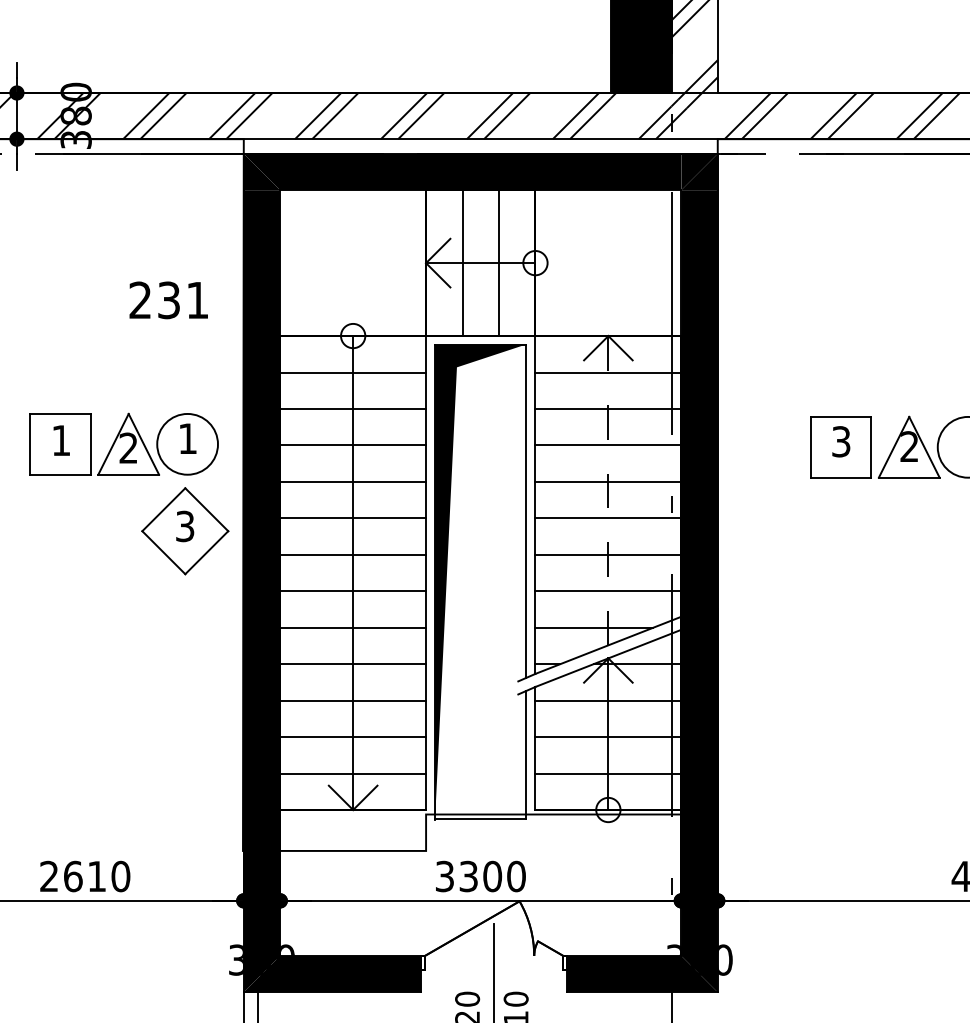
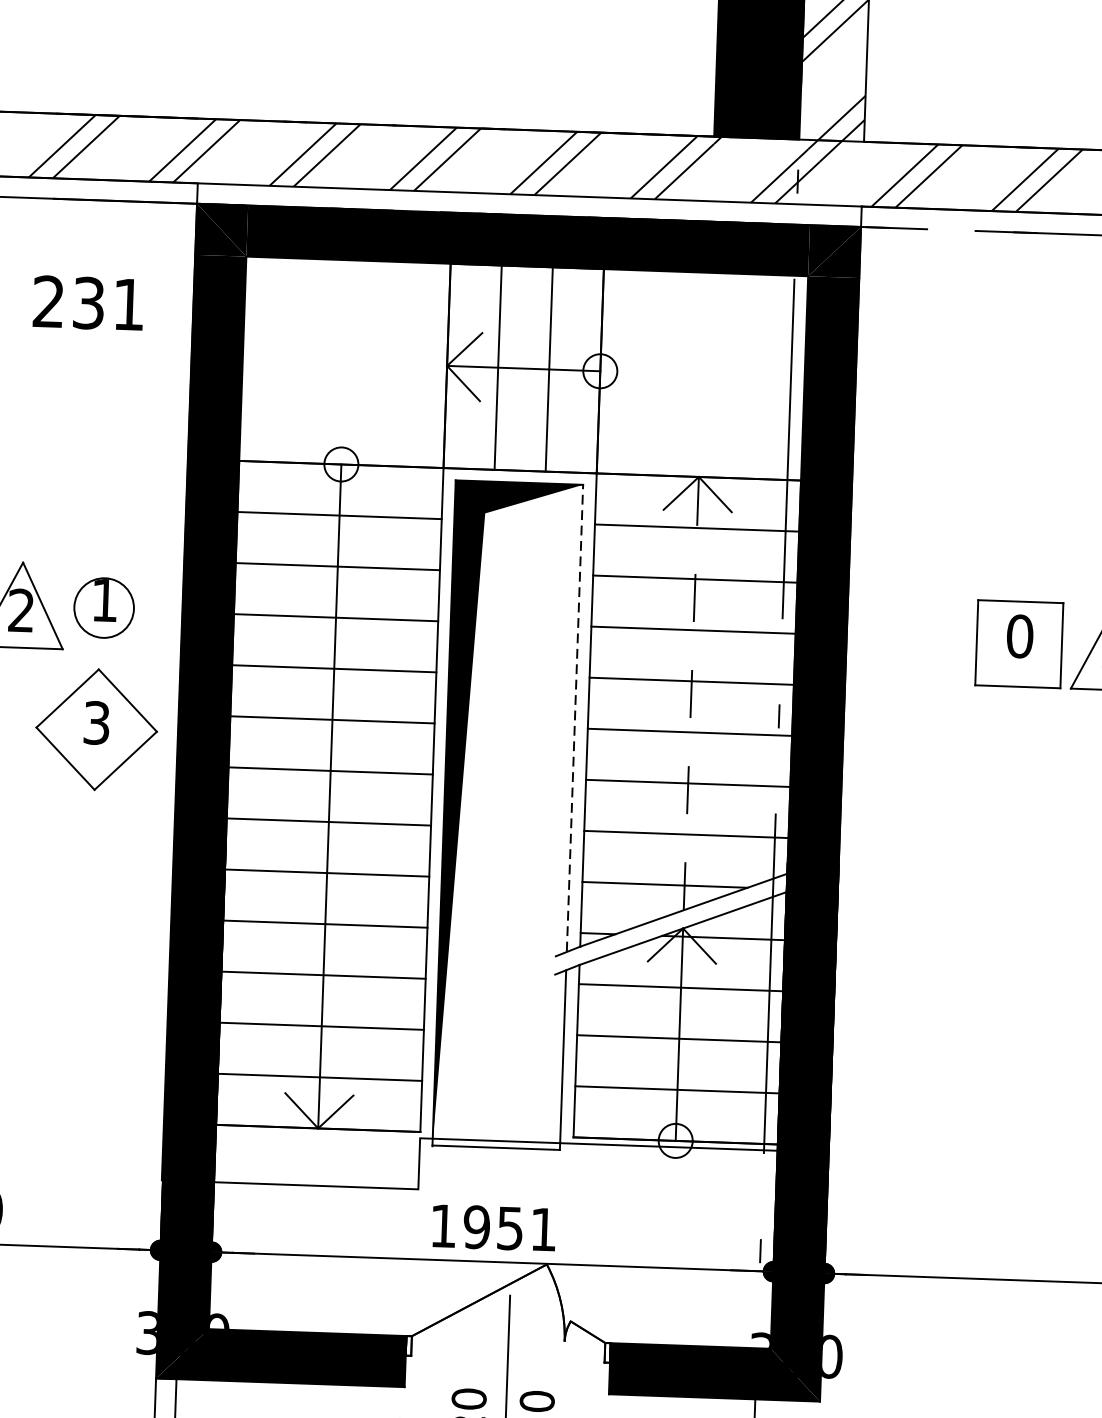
text: (168, 300) -> (88, 303), moved
text: (841, 441) -> (1020, 636), 3 -> 0
circle: (187, 443) -> (104, 606), size x0.7
line: (526, 511) -> (575, 718), solid -> dashed
text: (480, 876) -> (493, 1227), 3300 -> 1951

